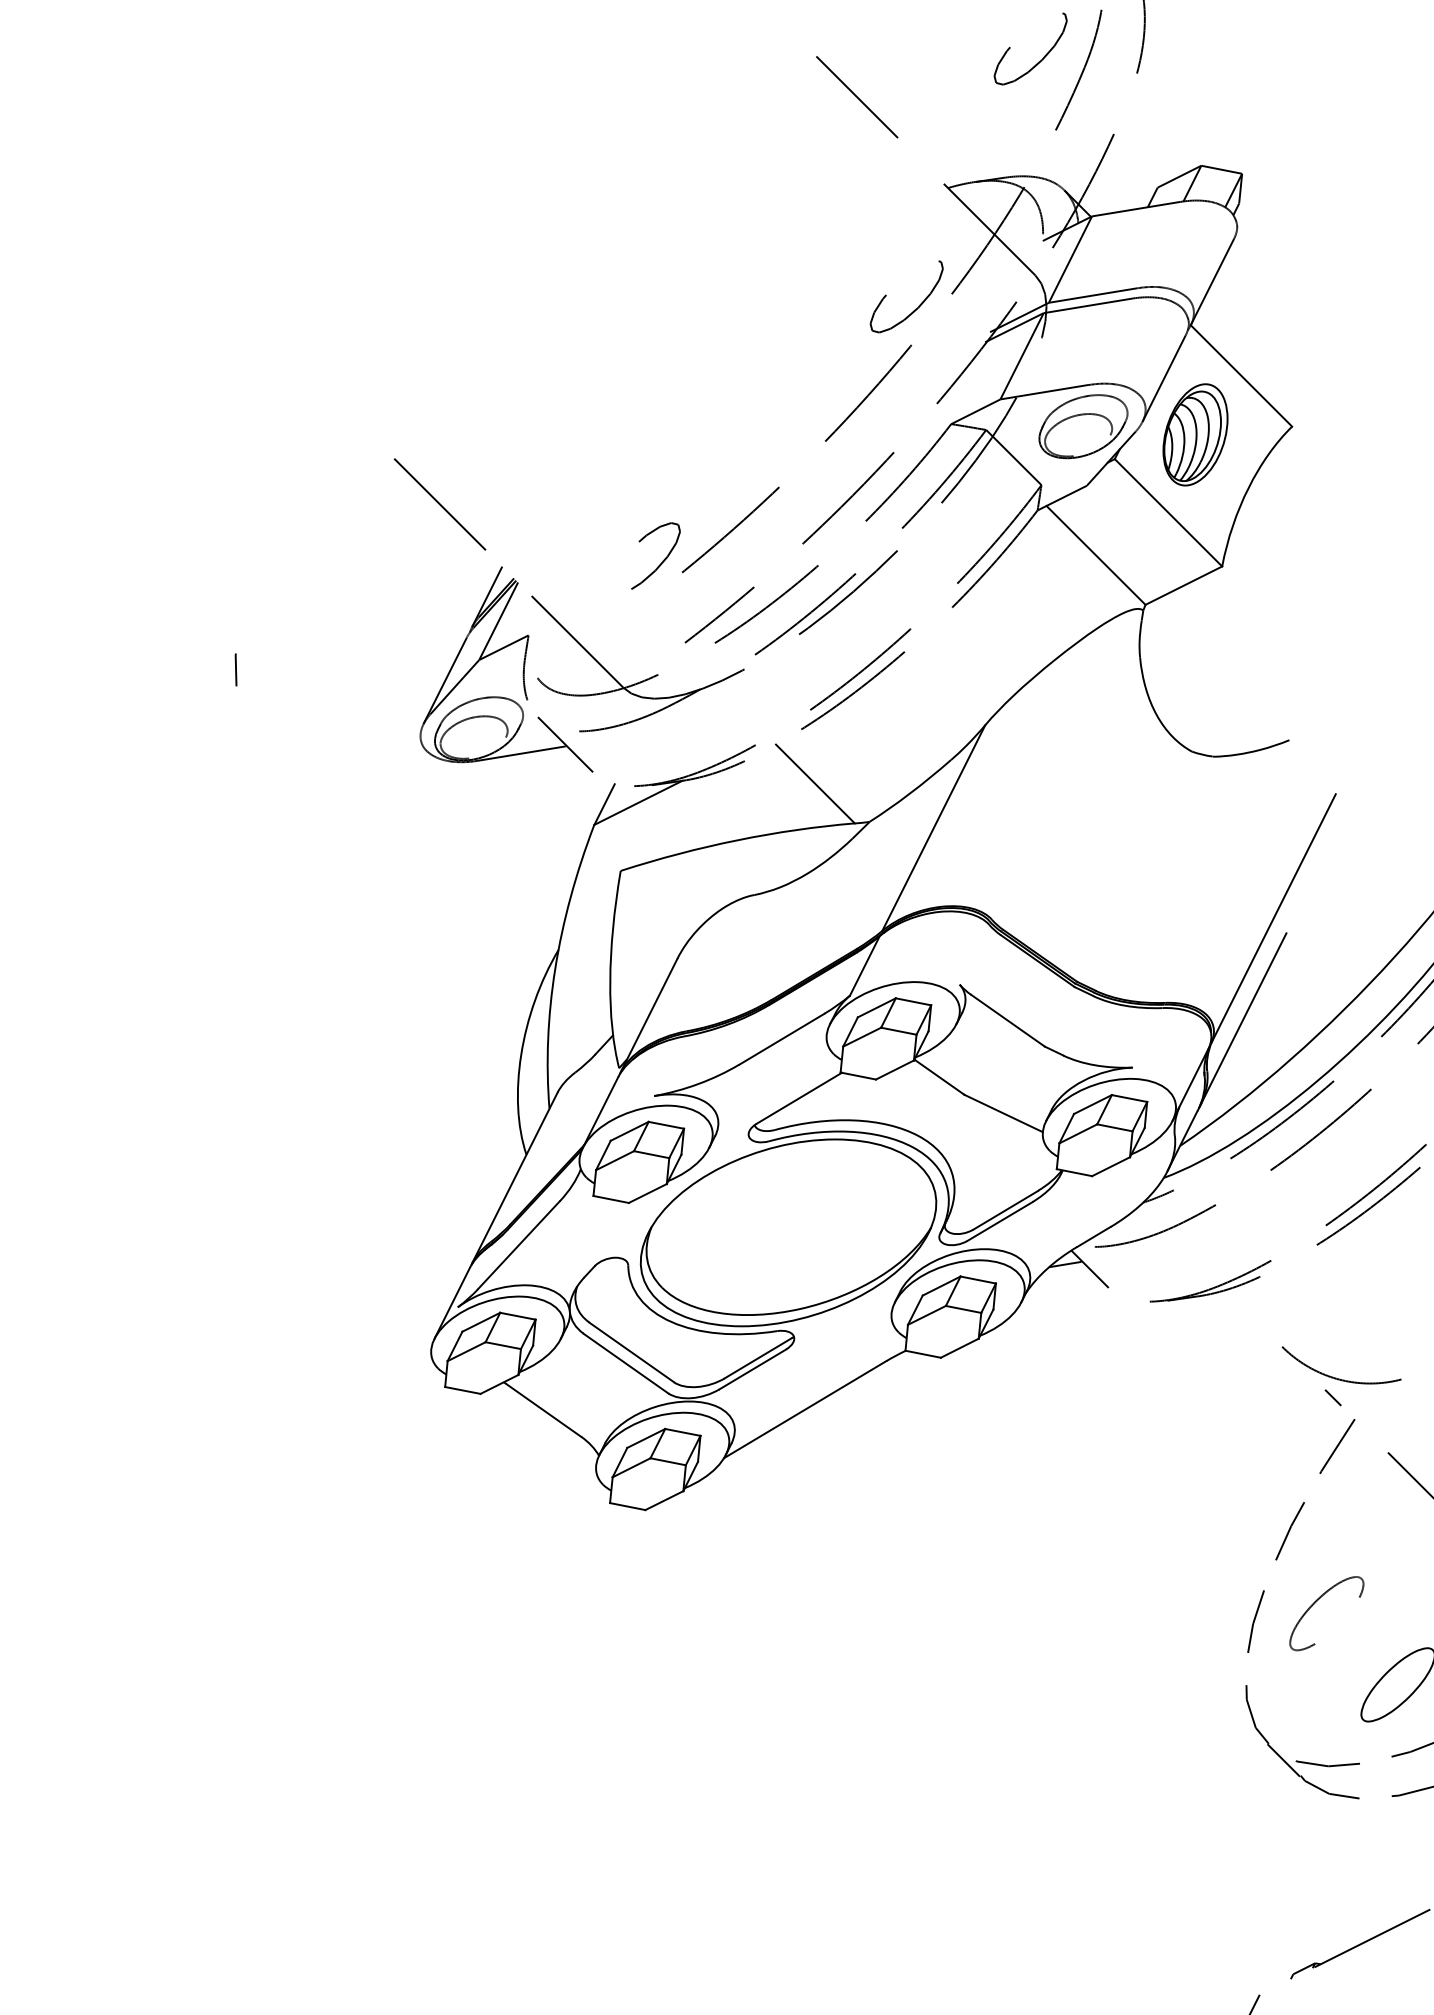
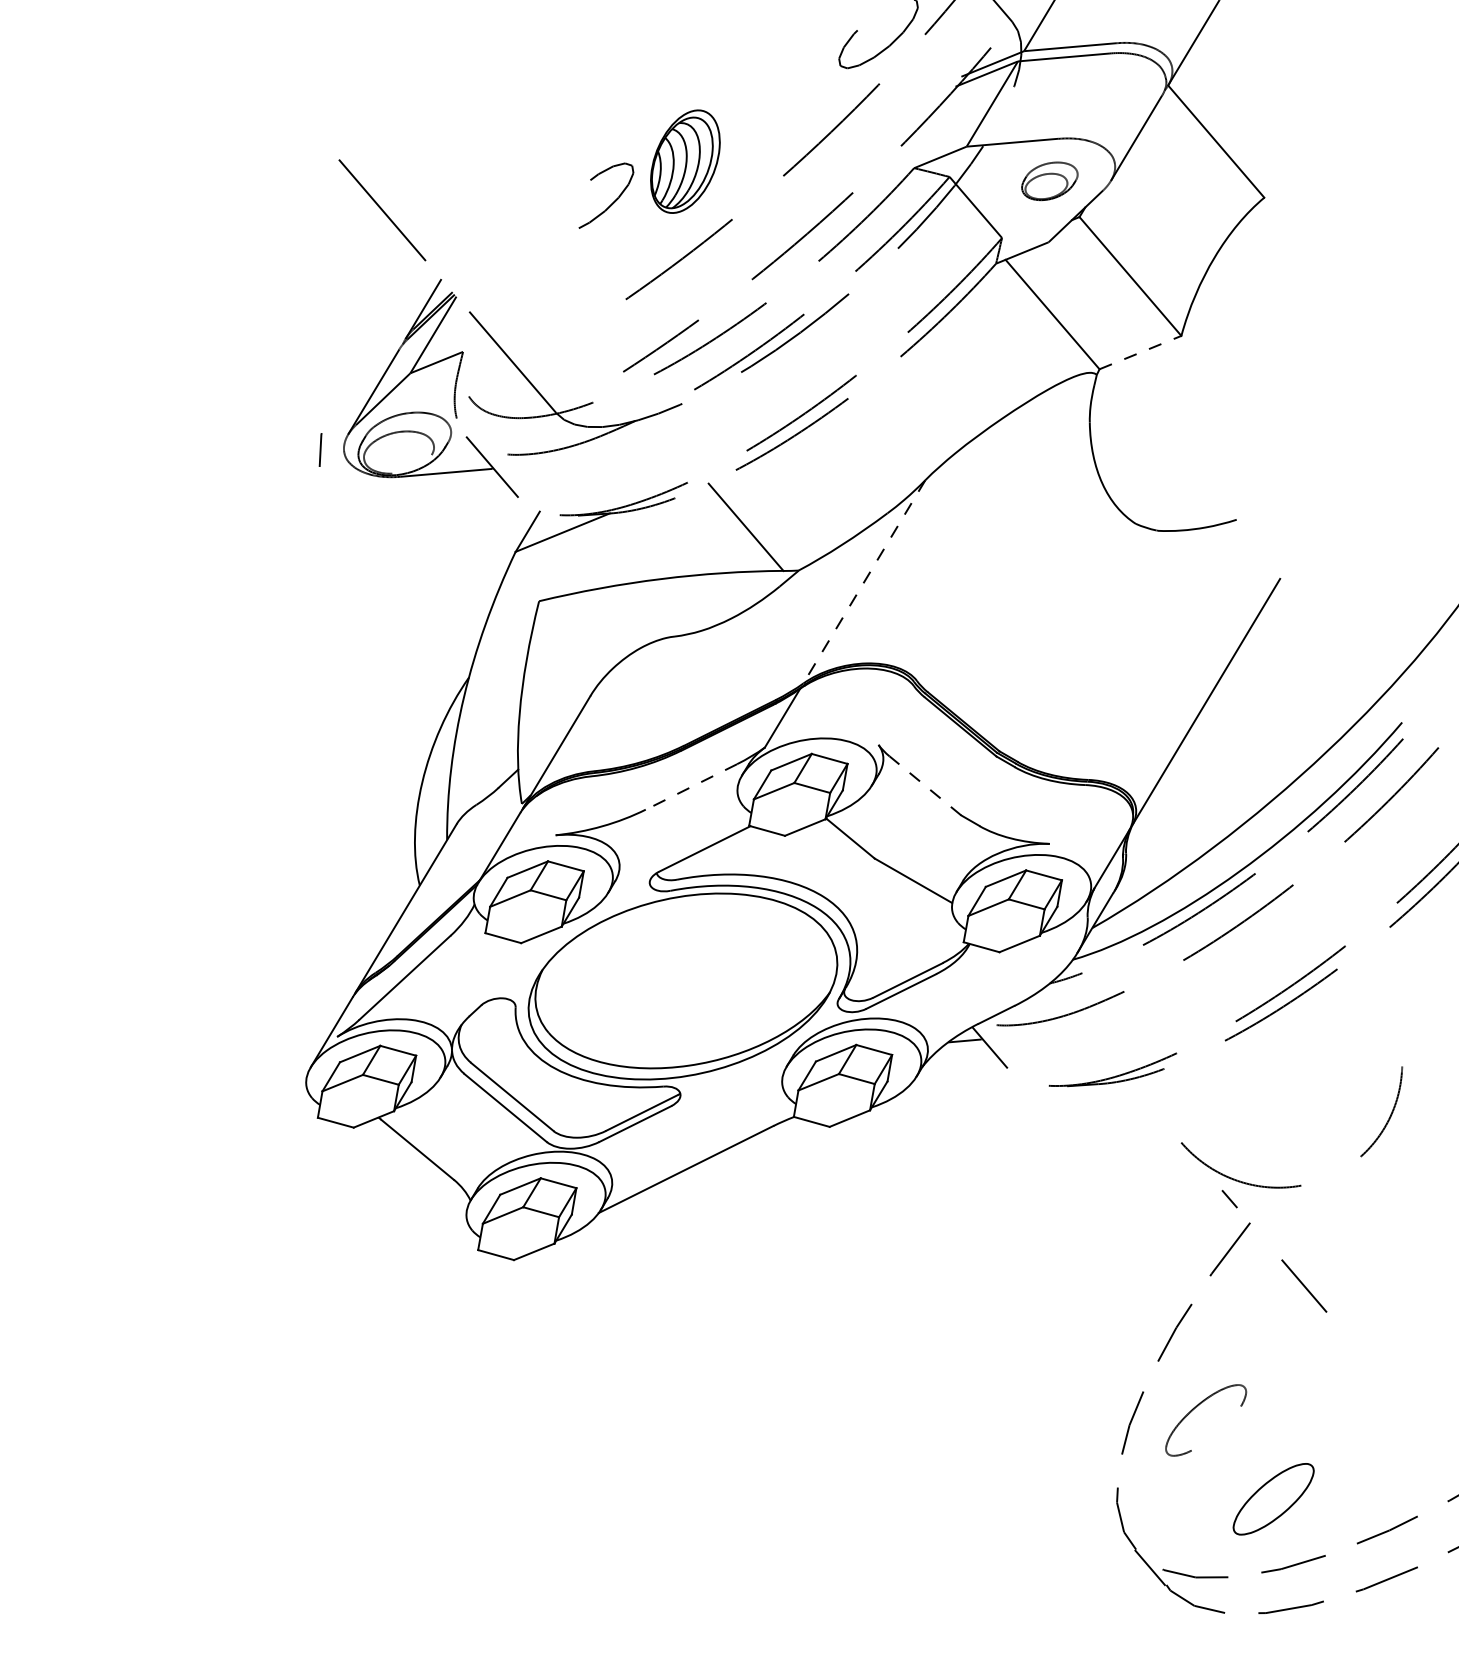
part: (1083, 426) -> (1049, 181), size x0.6
part: (1195, 434) -> (685, 161), moved
curve: (663, 559) -> (614, 200), moved
line: (1183, 585) -> (1140, 352), solid -> dashed
line: (235, 669) -> (320, 449), moved
line: (933, 827) -> (864, 581), solid -> dashed
line: (1243, 1019) -> (1167, 803), removed
line: (1007, 1020) -> (924, 785), solid -> dashed
line: (781, 1039) -> (691, 787), solid -> dashed

